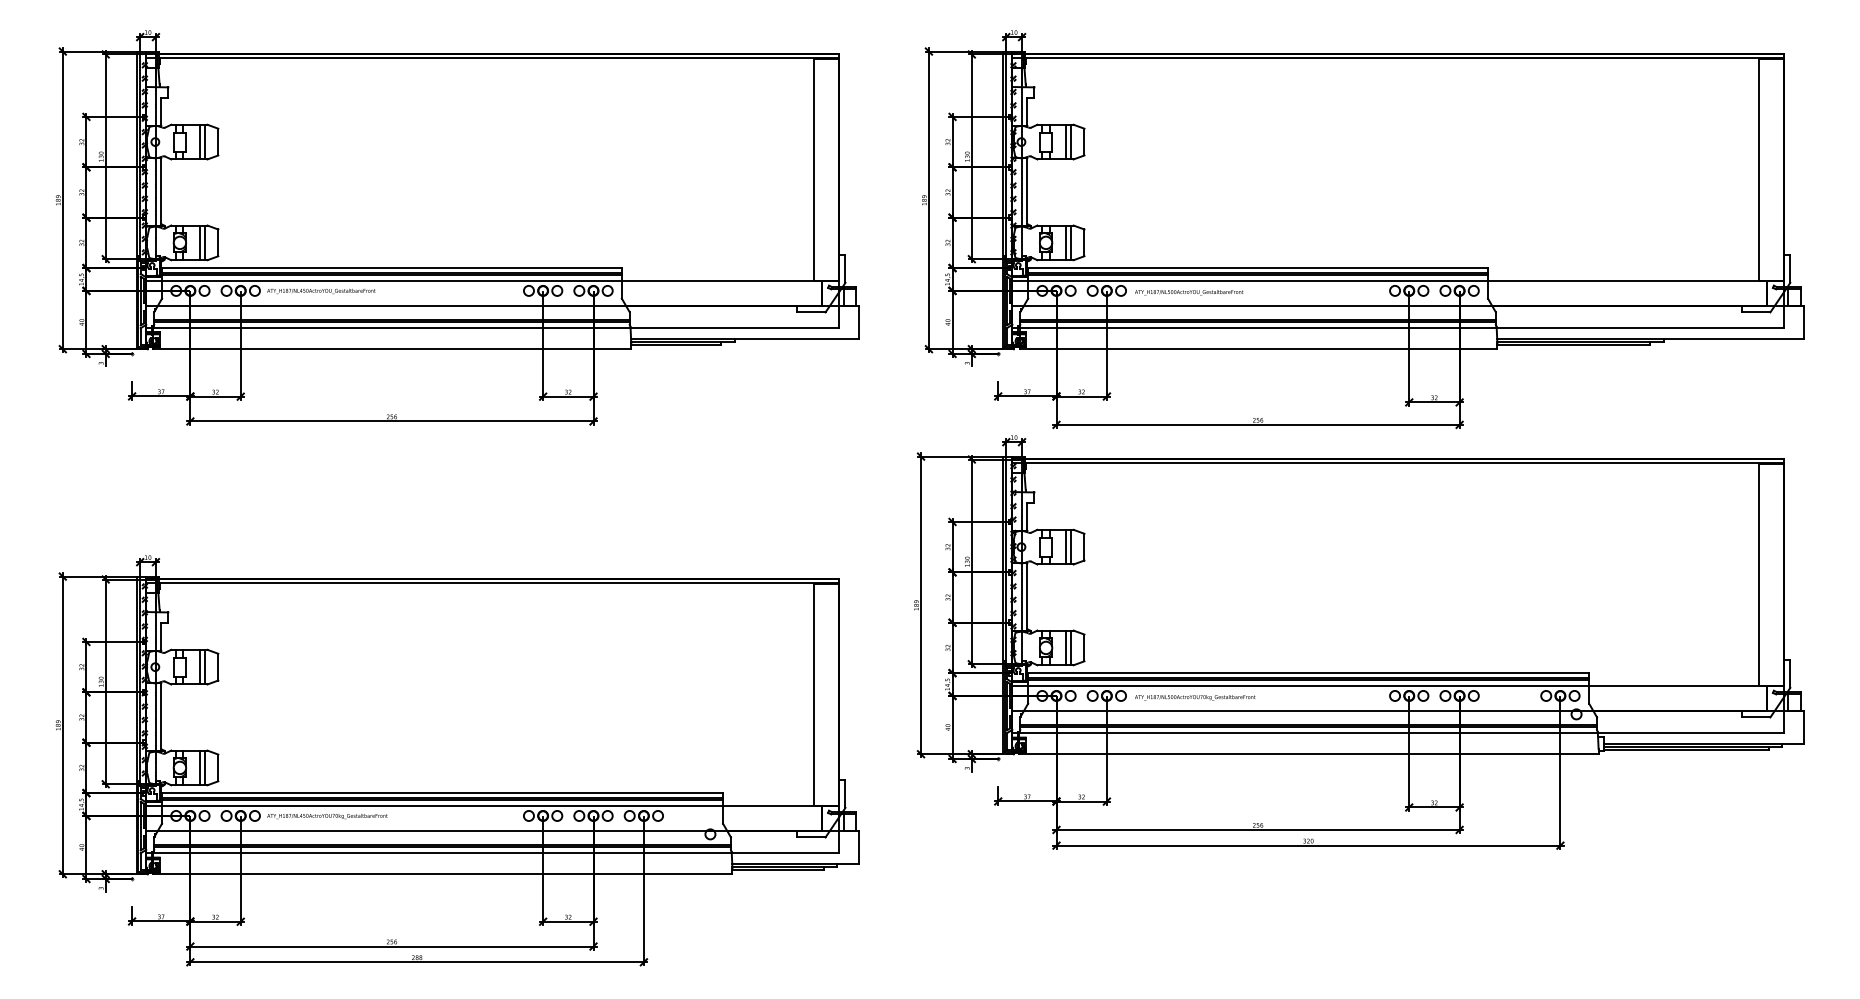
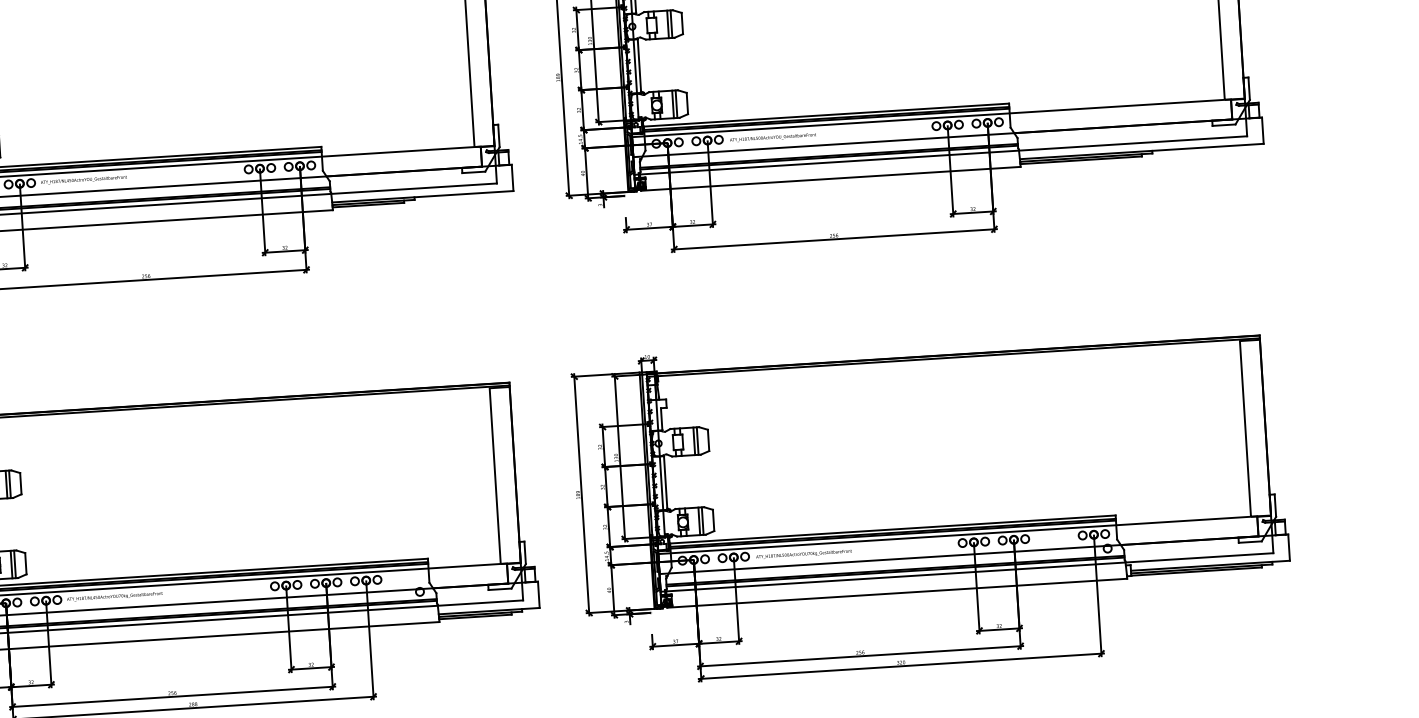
part: (1359, 642) -> (931, 502), moved

